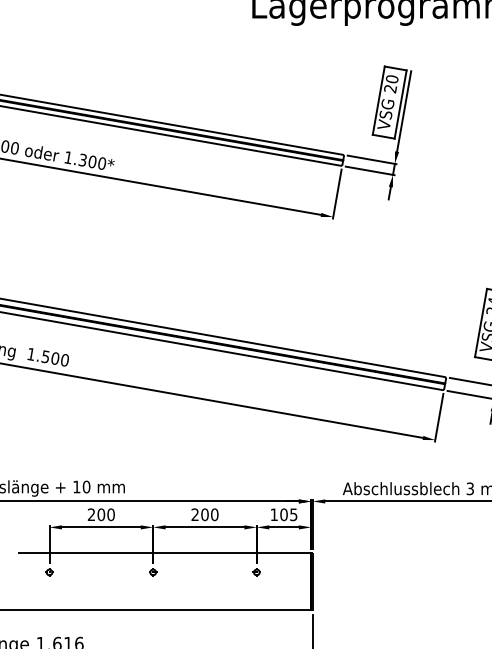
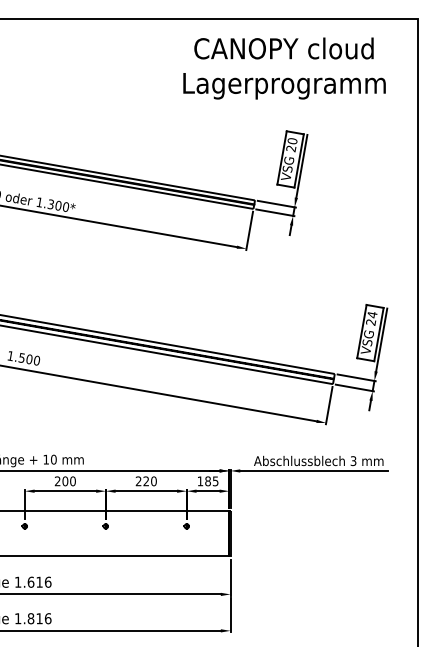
text: (283, 513) -> (207, 480), 105 -> 185
text: (205, 514) -> (146, 481), 200 -> 220

